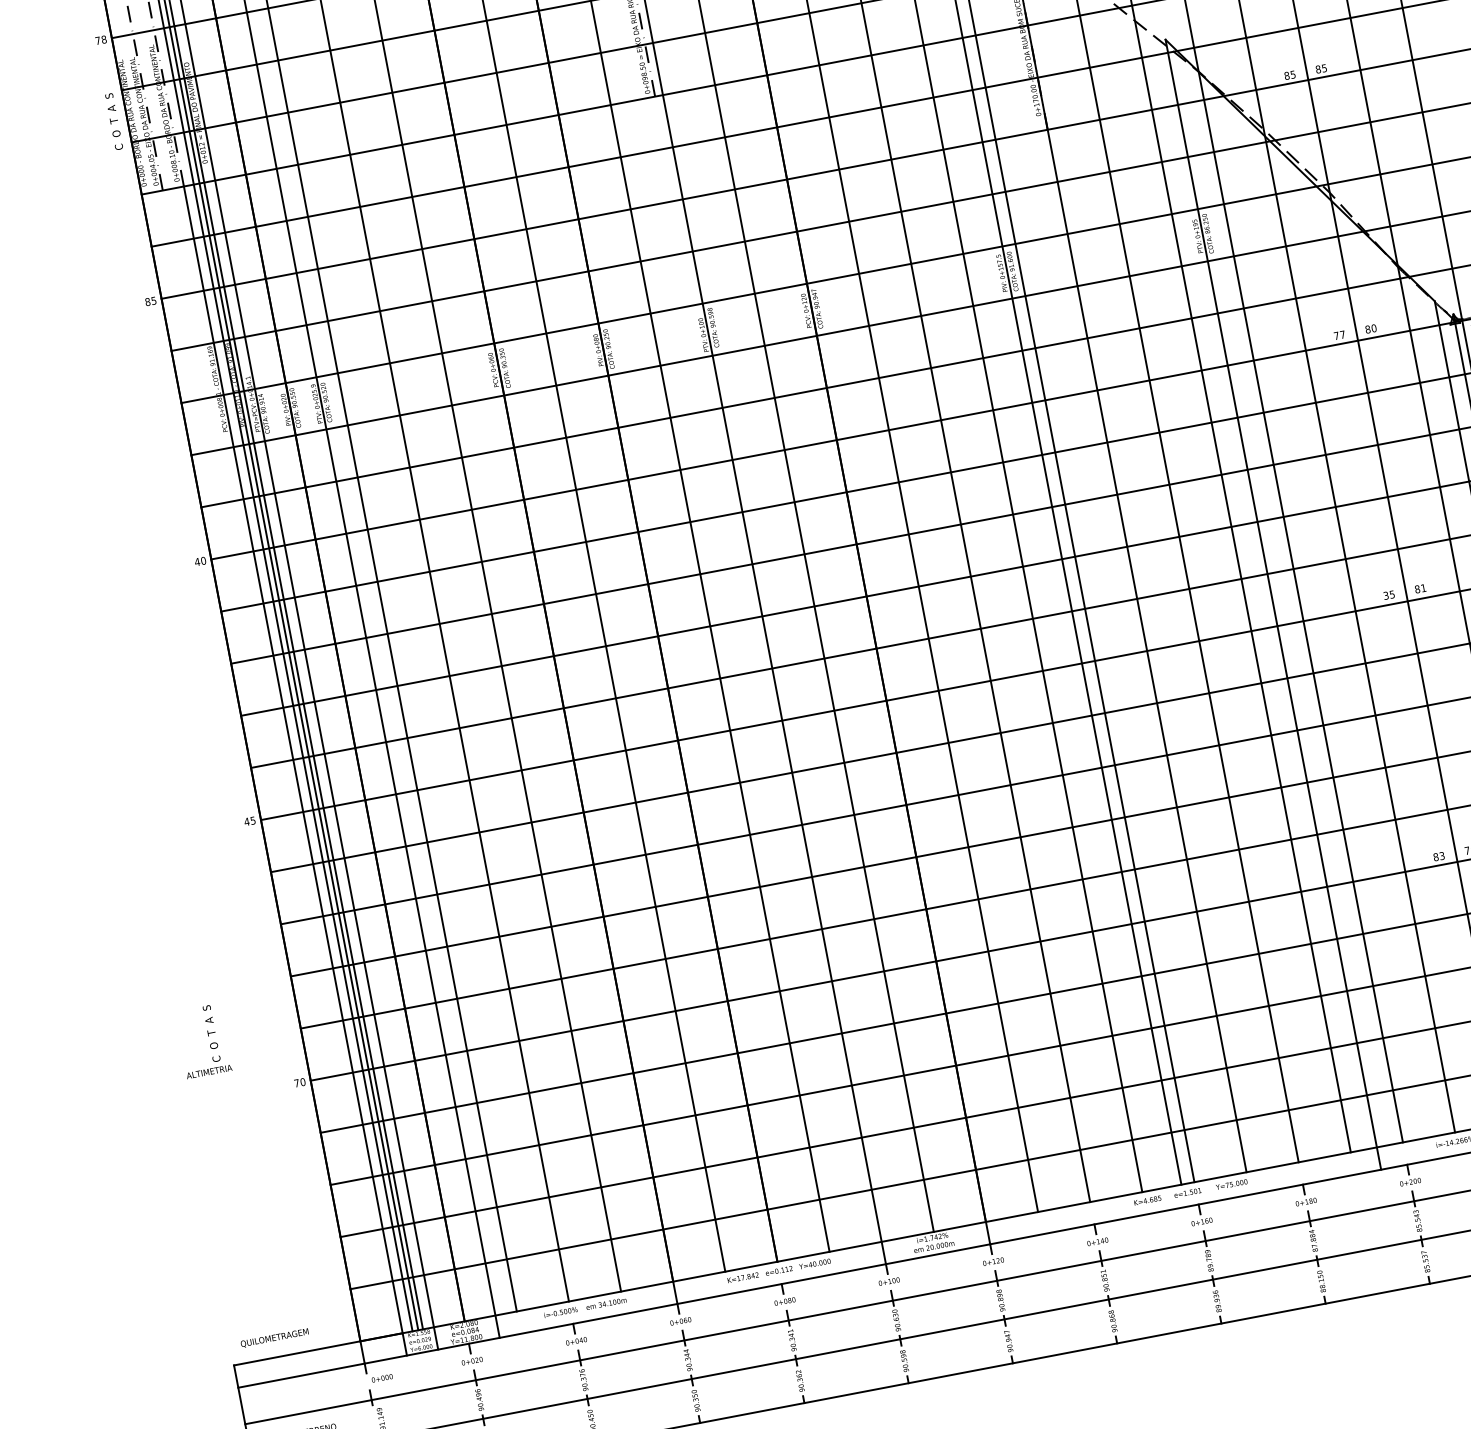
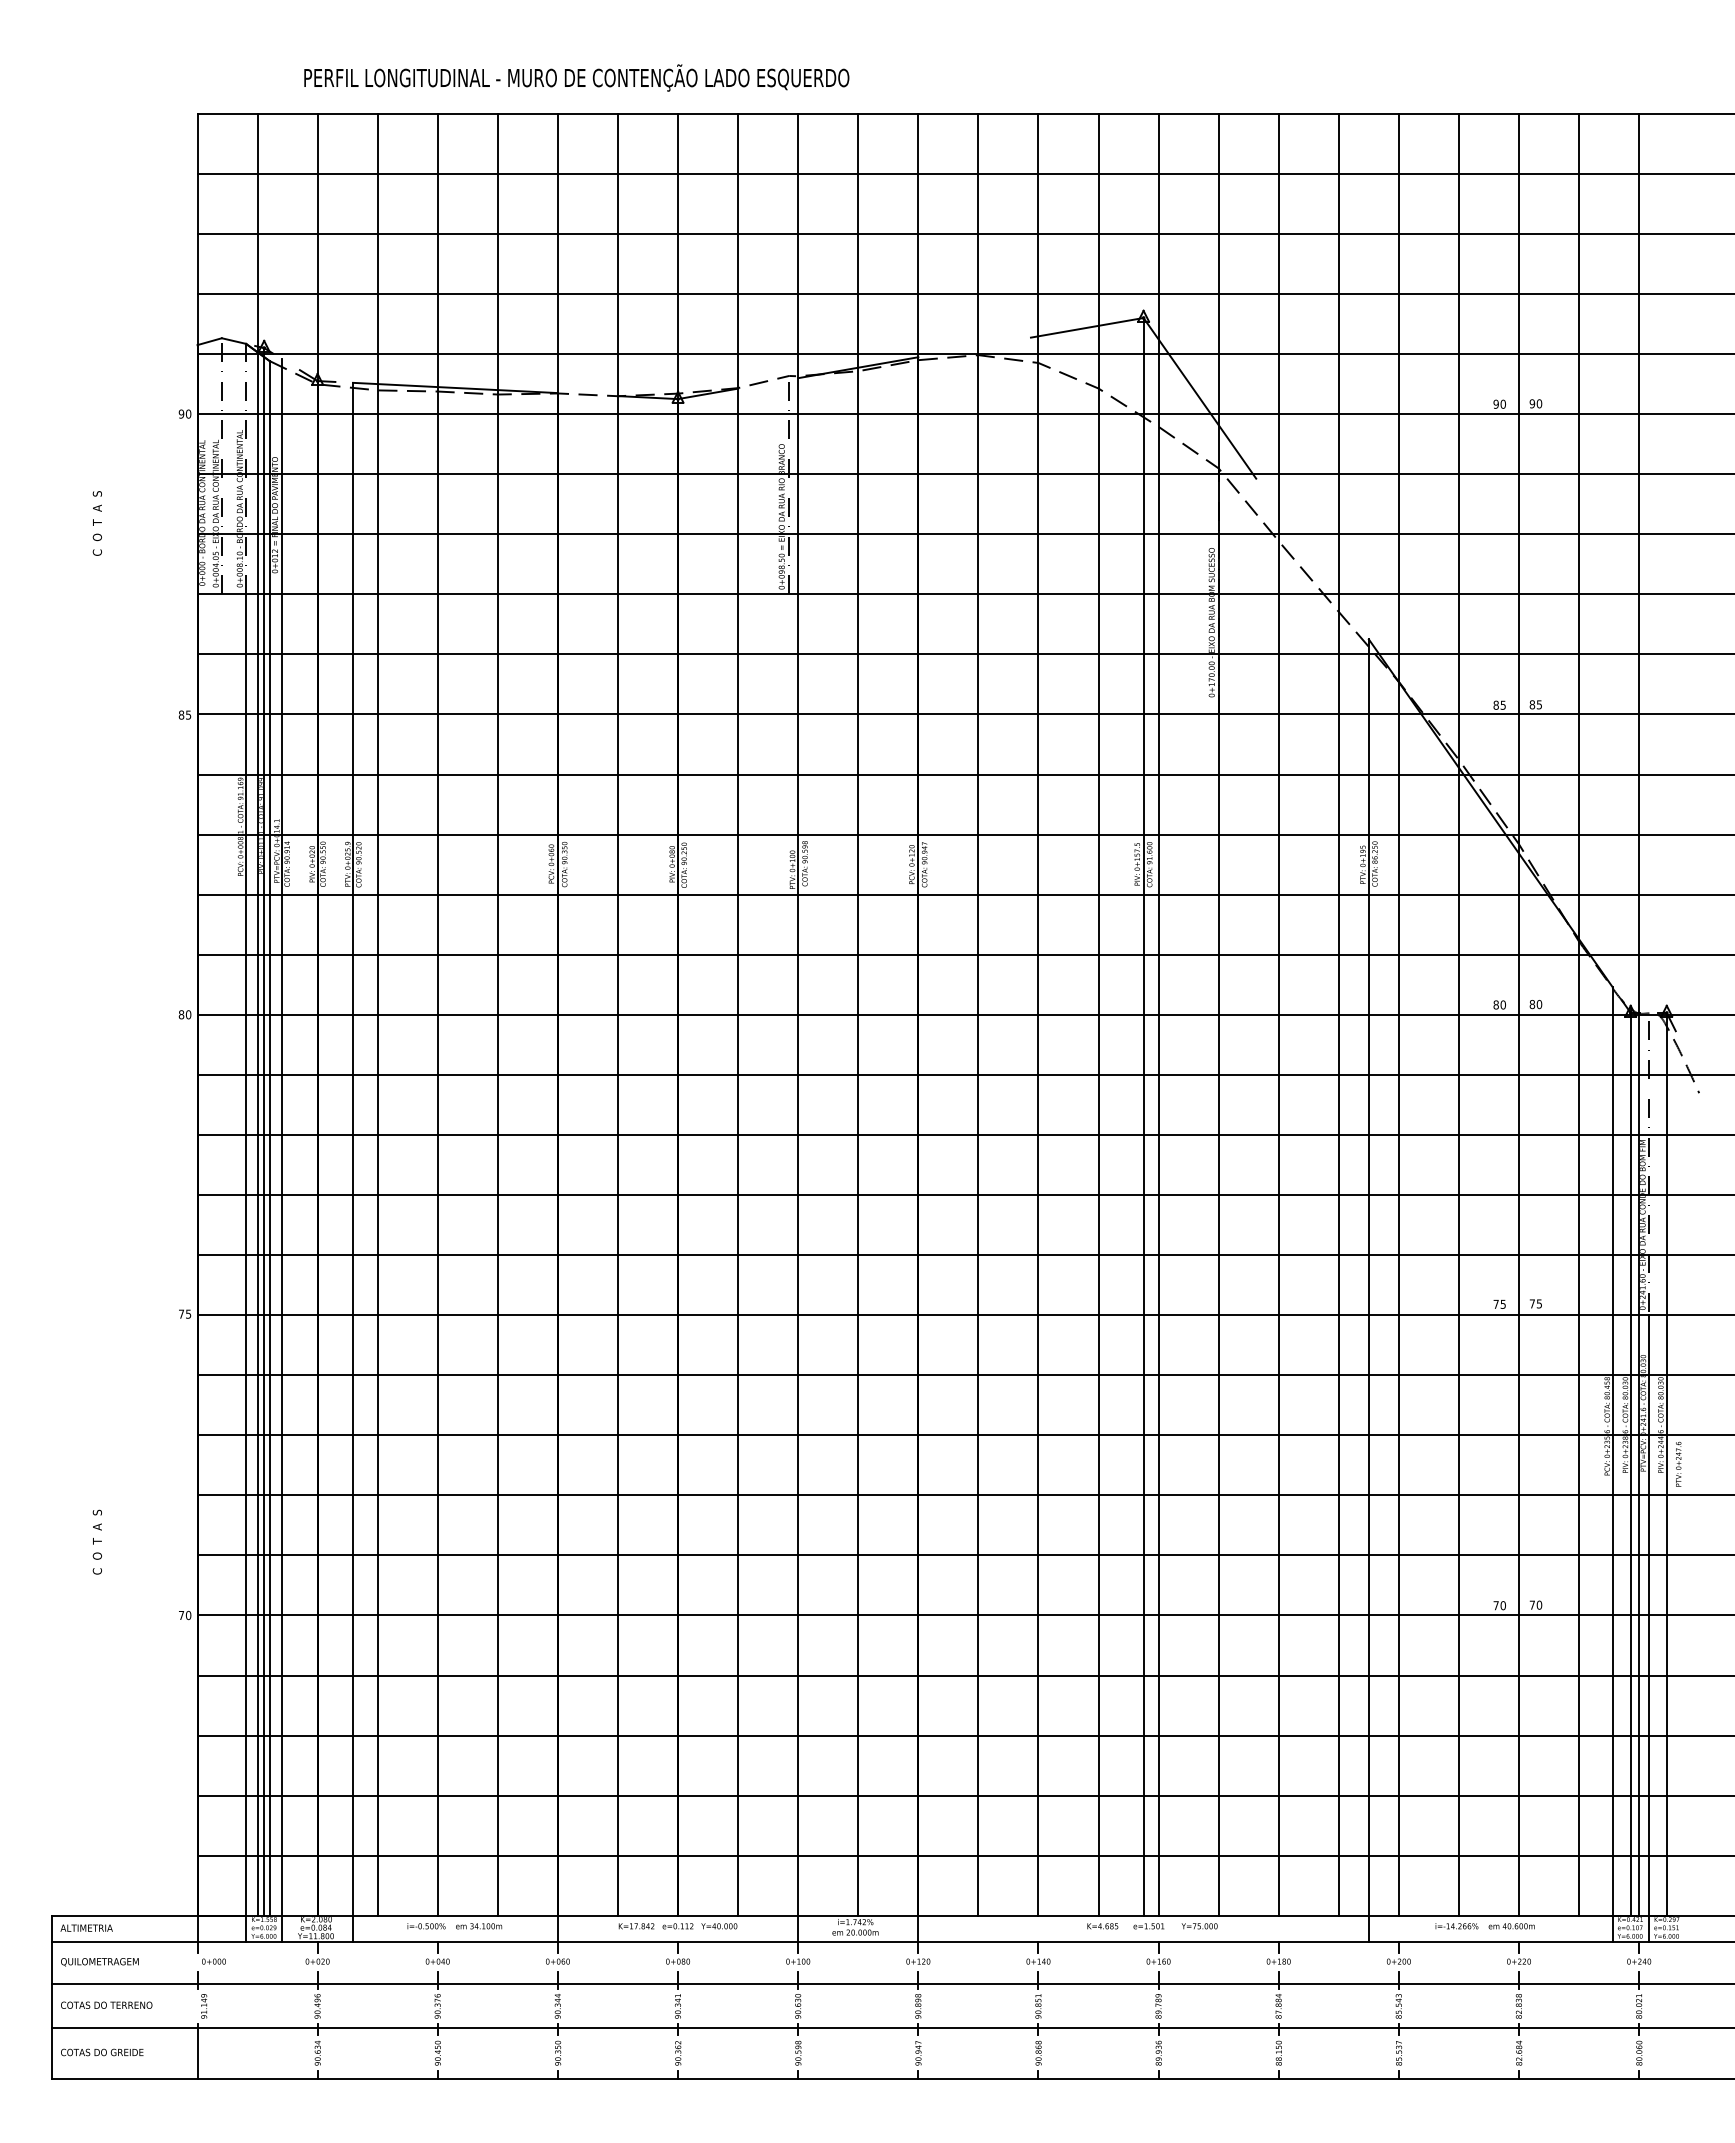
text: (100, 39) -> (184, 413), 78 -> 90
text: (113, 121) -> (96, 523), moved
text: (1339, 334) -> (1499, 1004), 77 -> 80
text: (197, 561) -> (181, 1014), 40 -> 80
text: (1420, 588) -> (1535, 1303), 81 -> 75
text: (1385, 595) -> (1495, 1303), 35 -> 75
text: (246, 821) -> (181, 1313), 45 -> 75
text: (1438, 856) -> (1499, 1605), 83 -> 70
text: (209, 1071) -> (86, 1927), moved
text: (274, 1338) -> (99, 1962), moved

